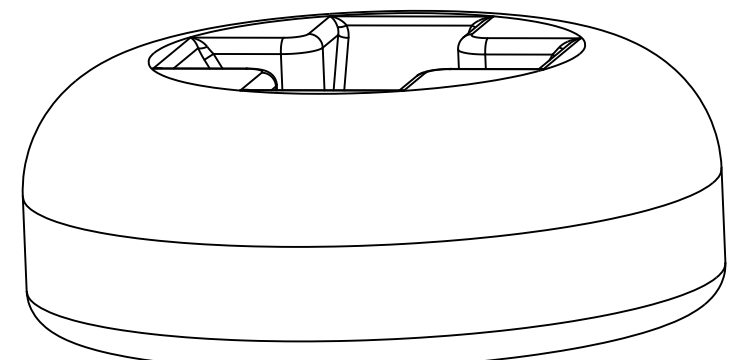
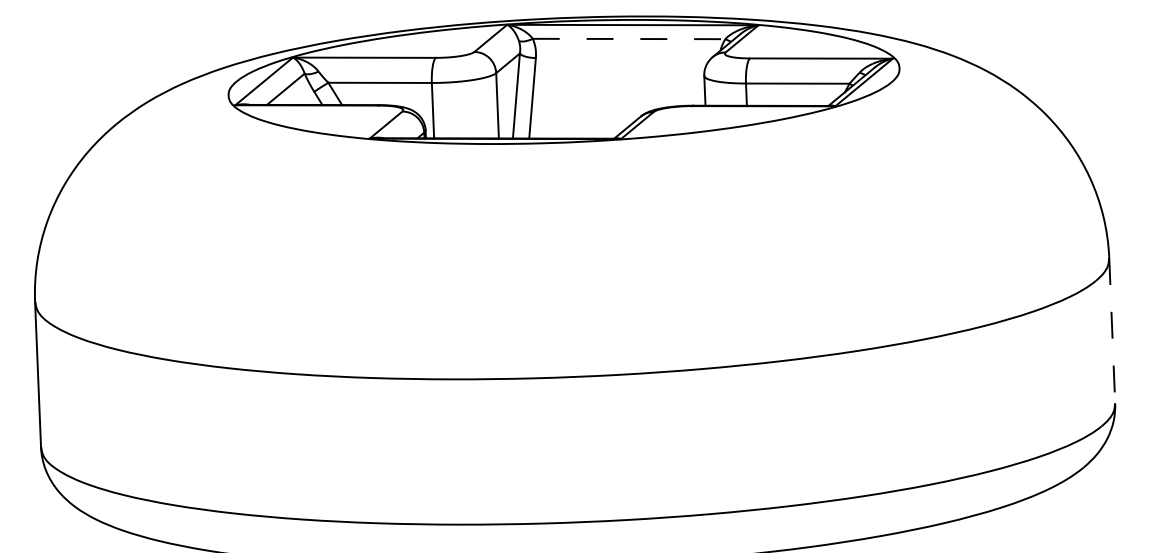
line: (409, 25) -> (629, 38), solid -> dashed
line: (723, 215) -> (1112, 331), solid -> dashed

